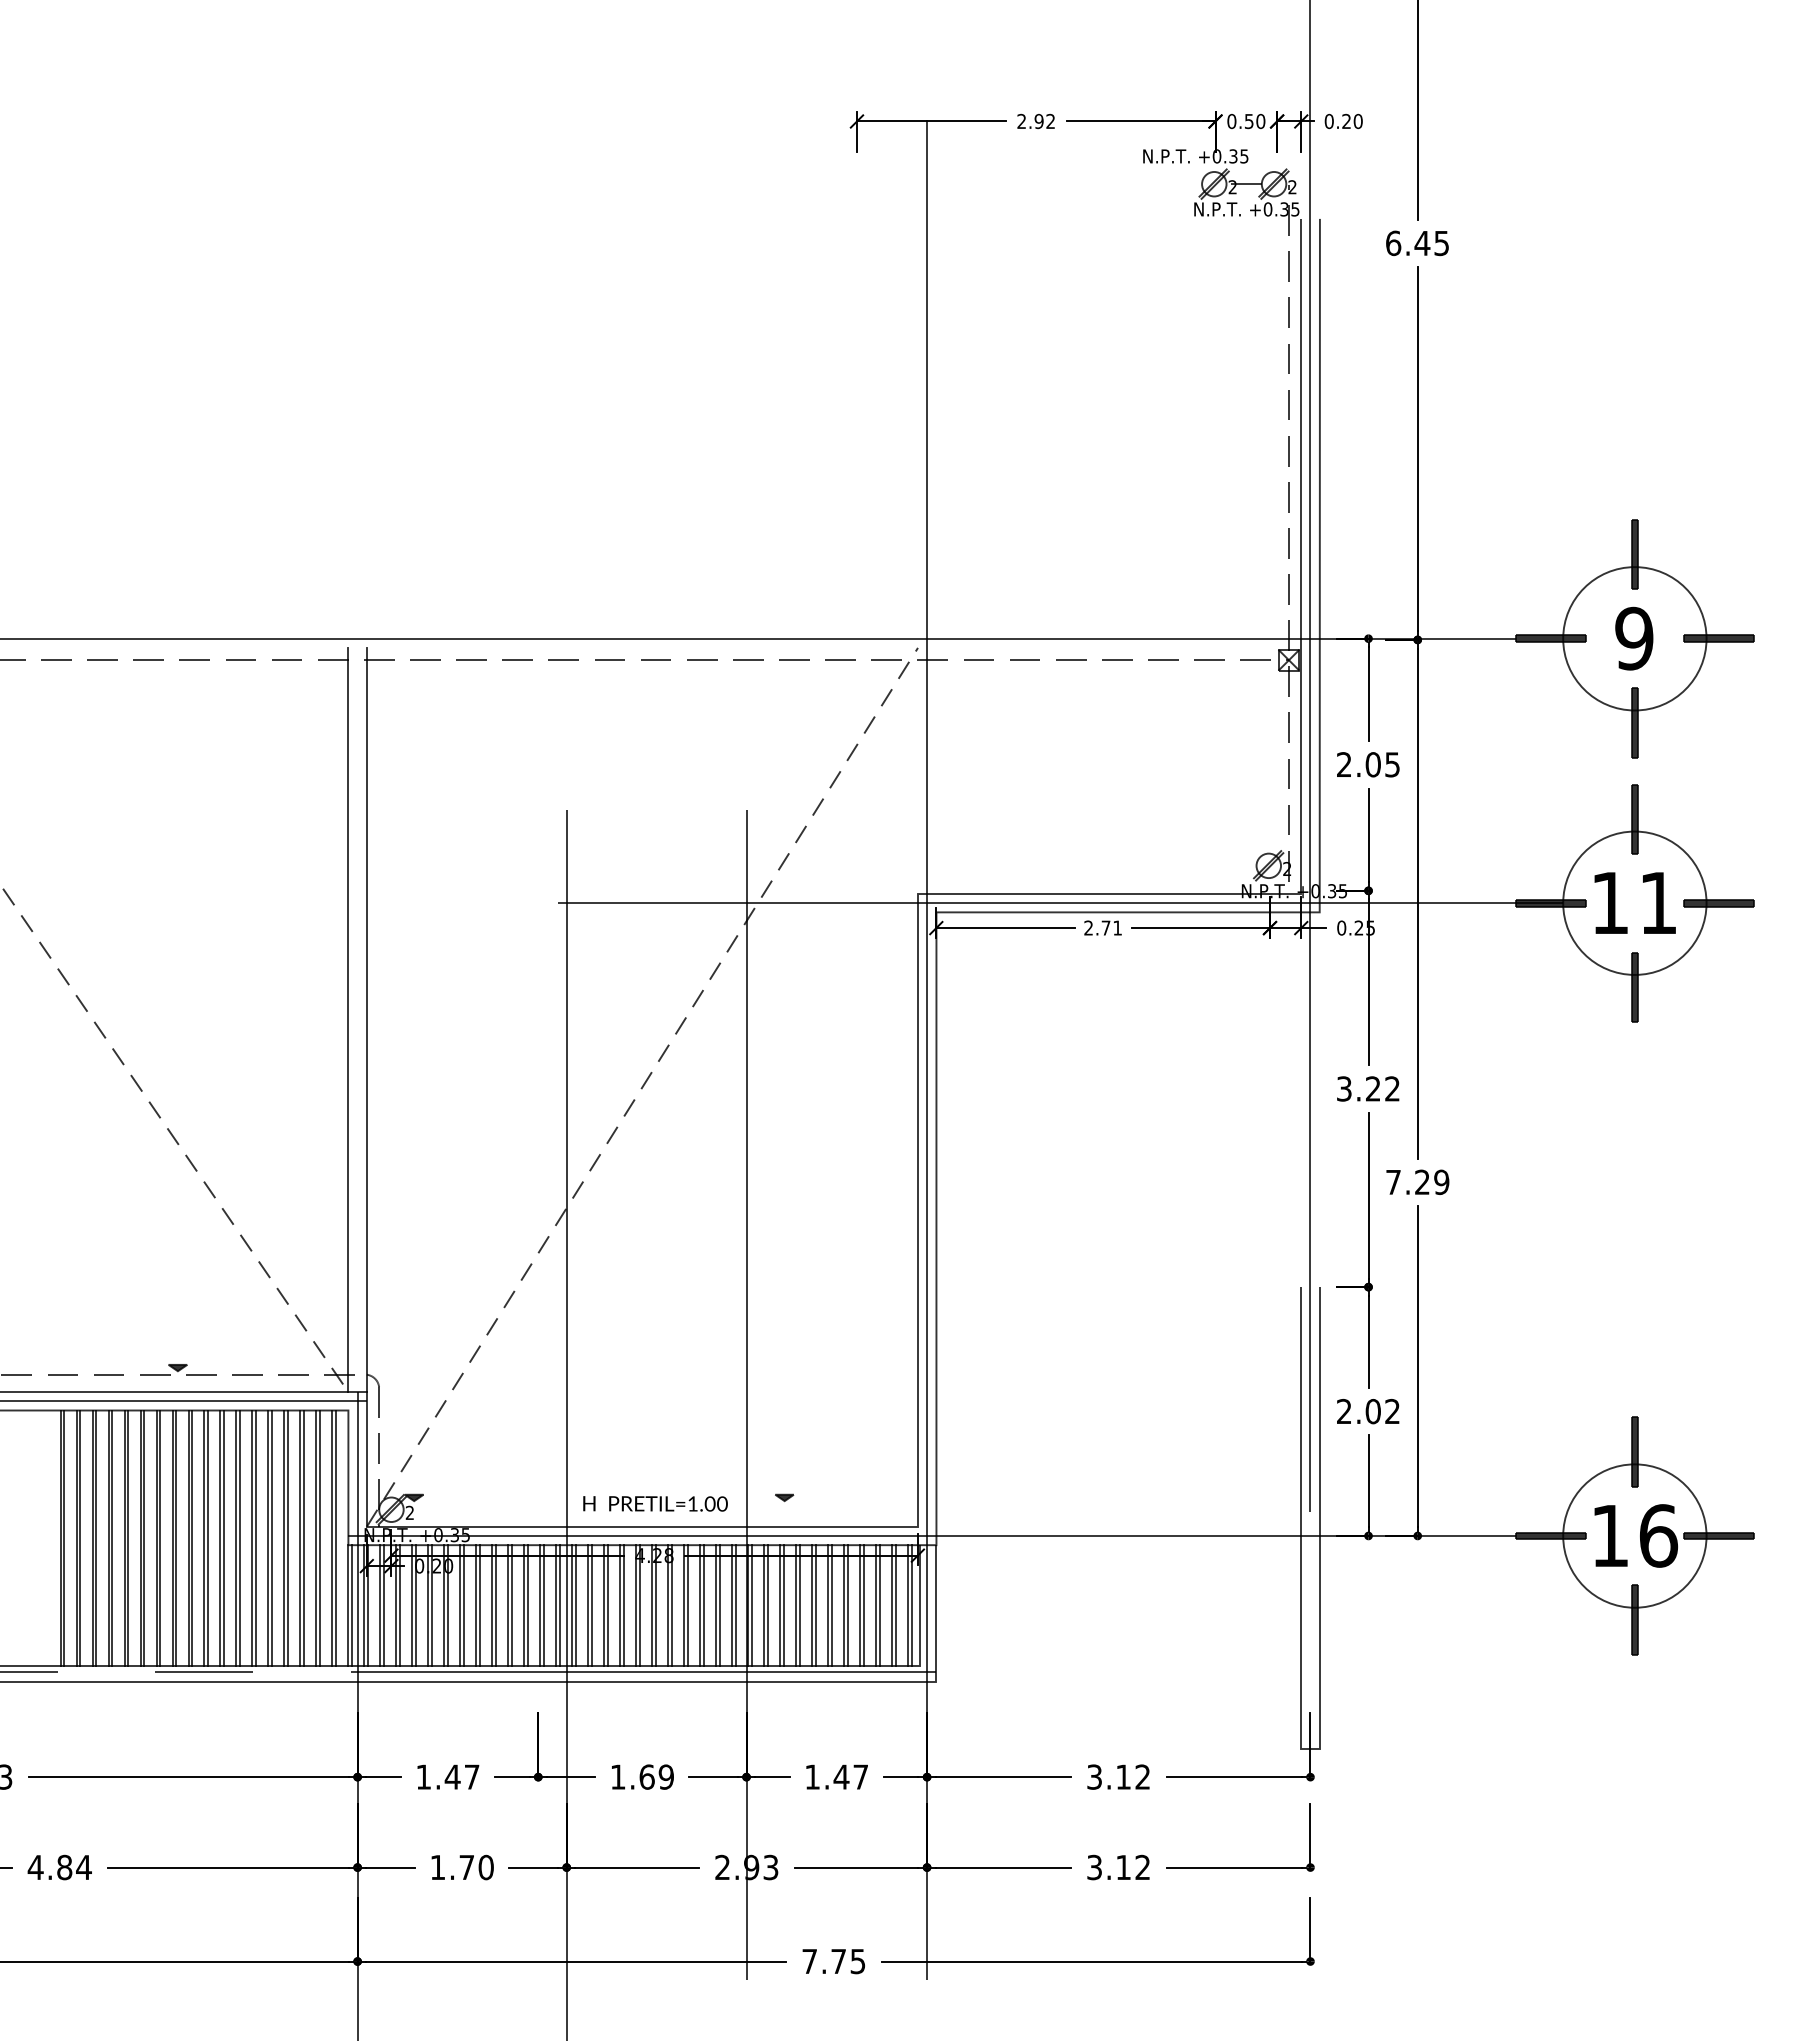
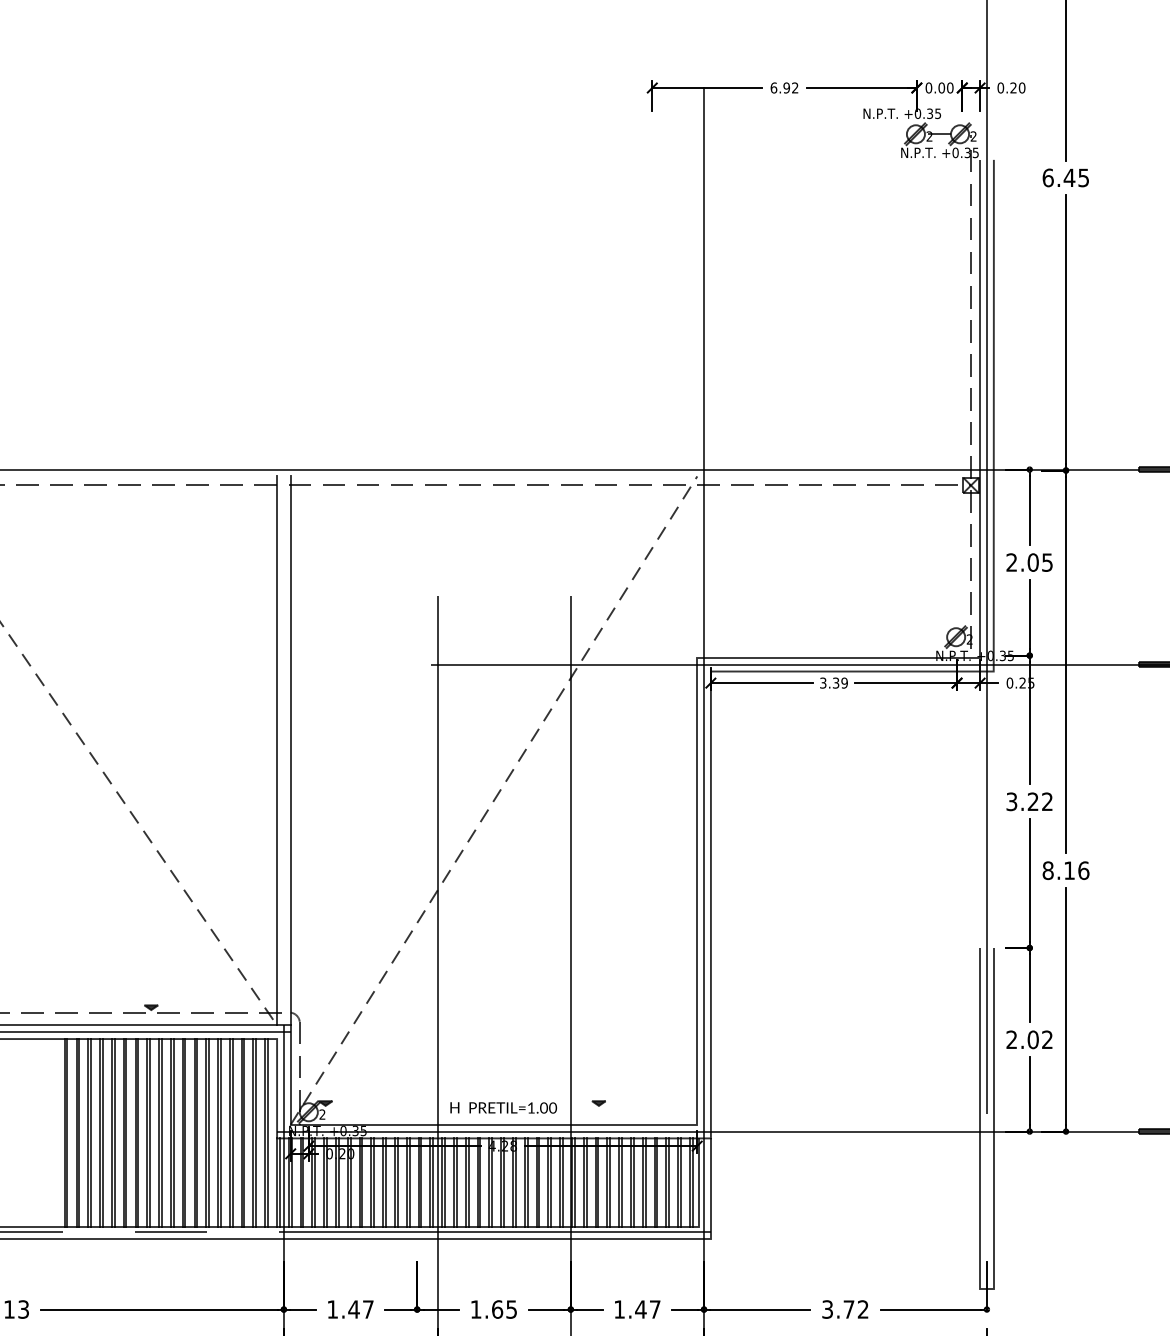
text: (1021, 121) -> (773, 88), 2.92 -> 6.92
text: (1248, 121) -> (941, 88), 0.50 -> 0.00
text: (1103, 927) -> (834, 682), 2.71 -> 3.39
text: (1417, 1182) -> (1065, 870), 7.29 -> 8.16
text: (665, 1776) -> (511, 1309), 1.69 -> 1.65
text: (1123, 1776) -> (848, 1309), 3.12 -> 3.72

